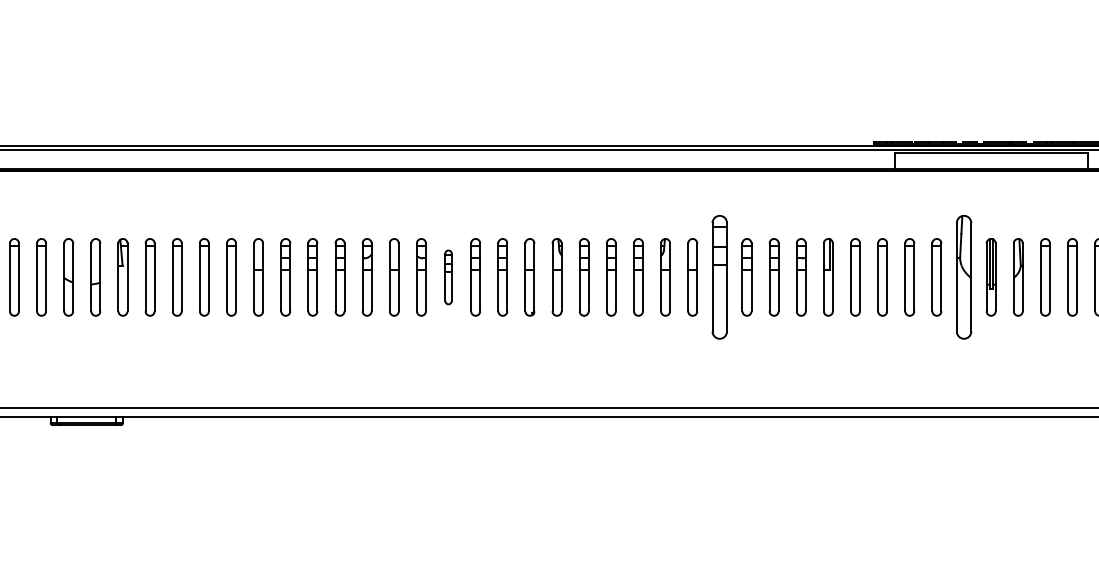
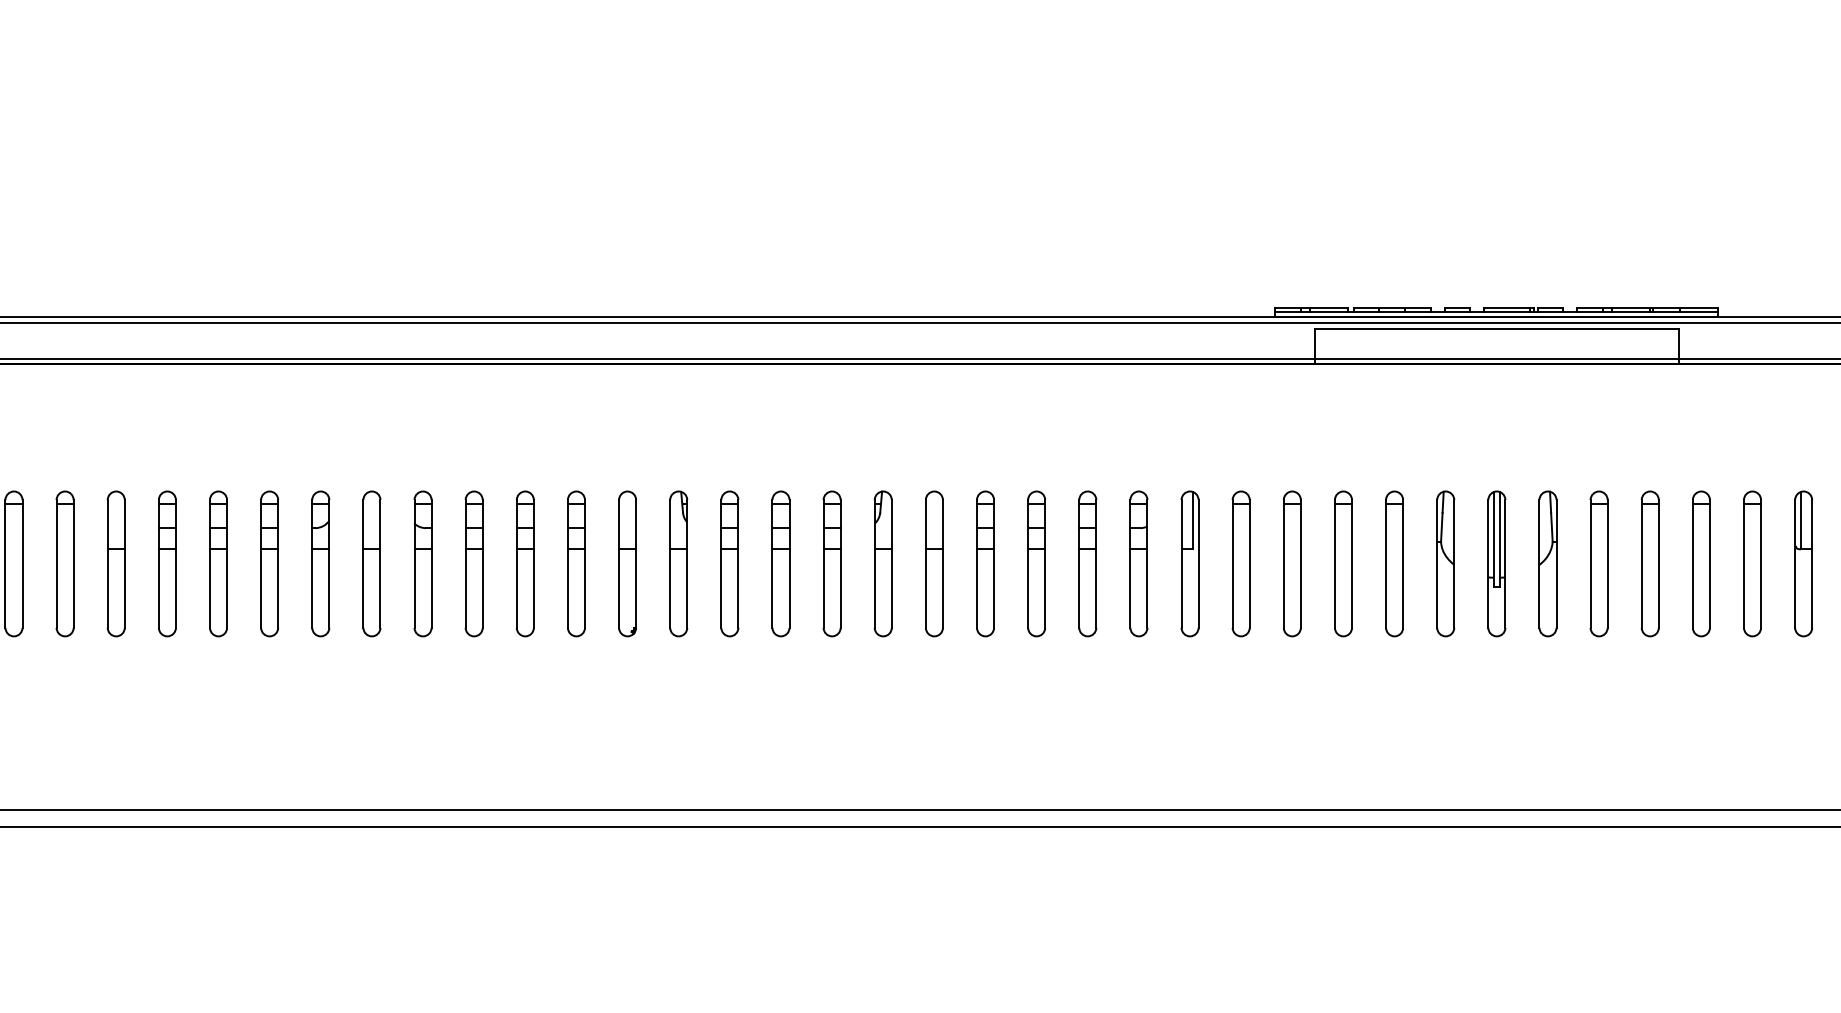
part: (448, 277) -> (474, 564), size x1.43
part: (719, 277) -> (984, 564), size x0.62
part: (963, 277) -> (1444, 564), size x0.62

